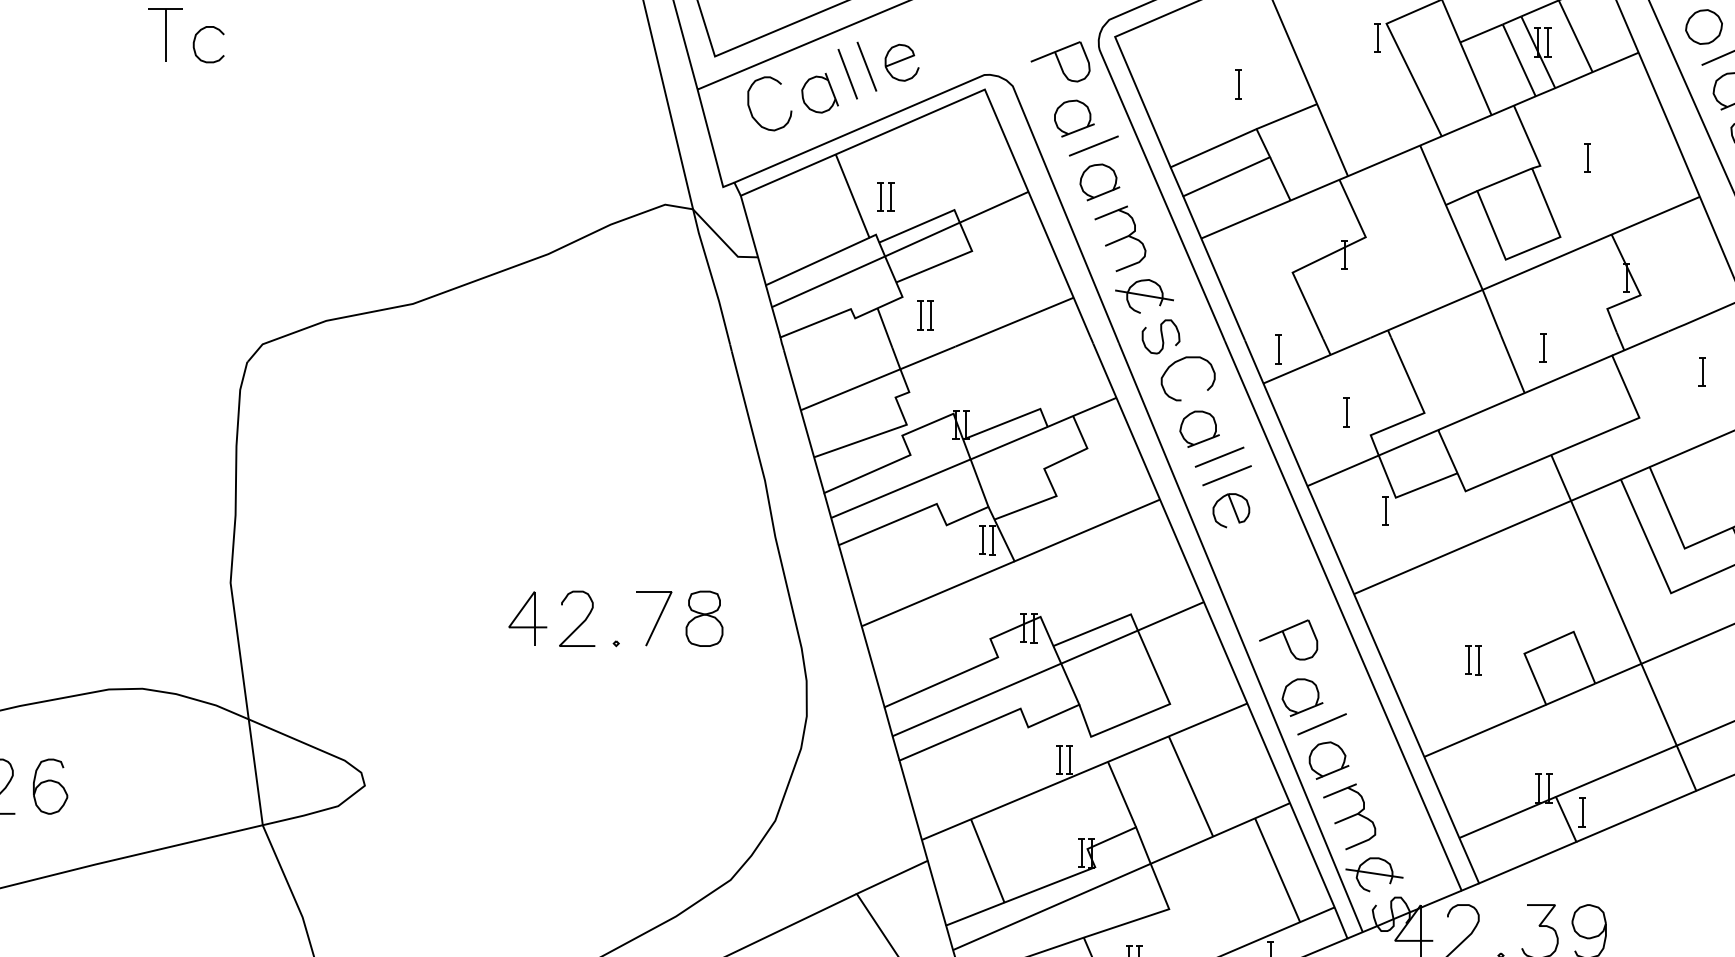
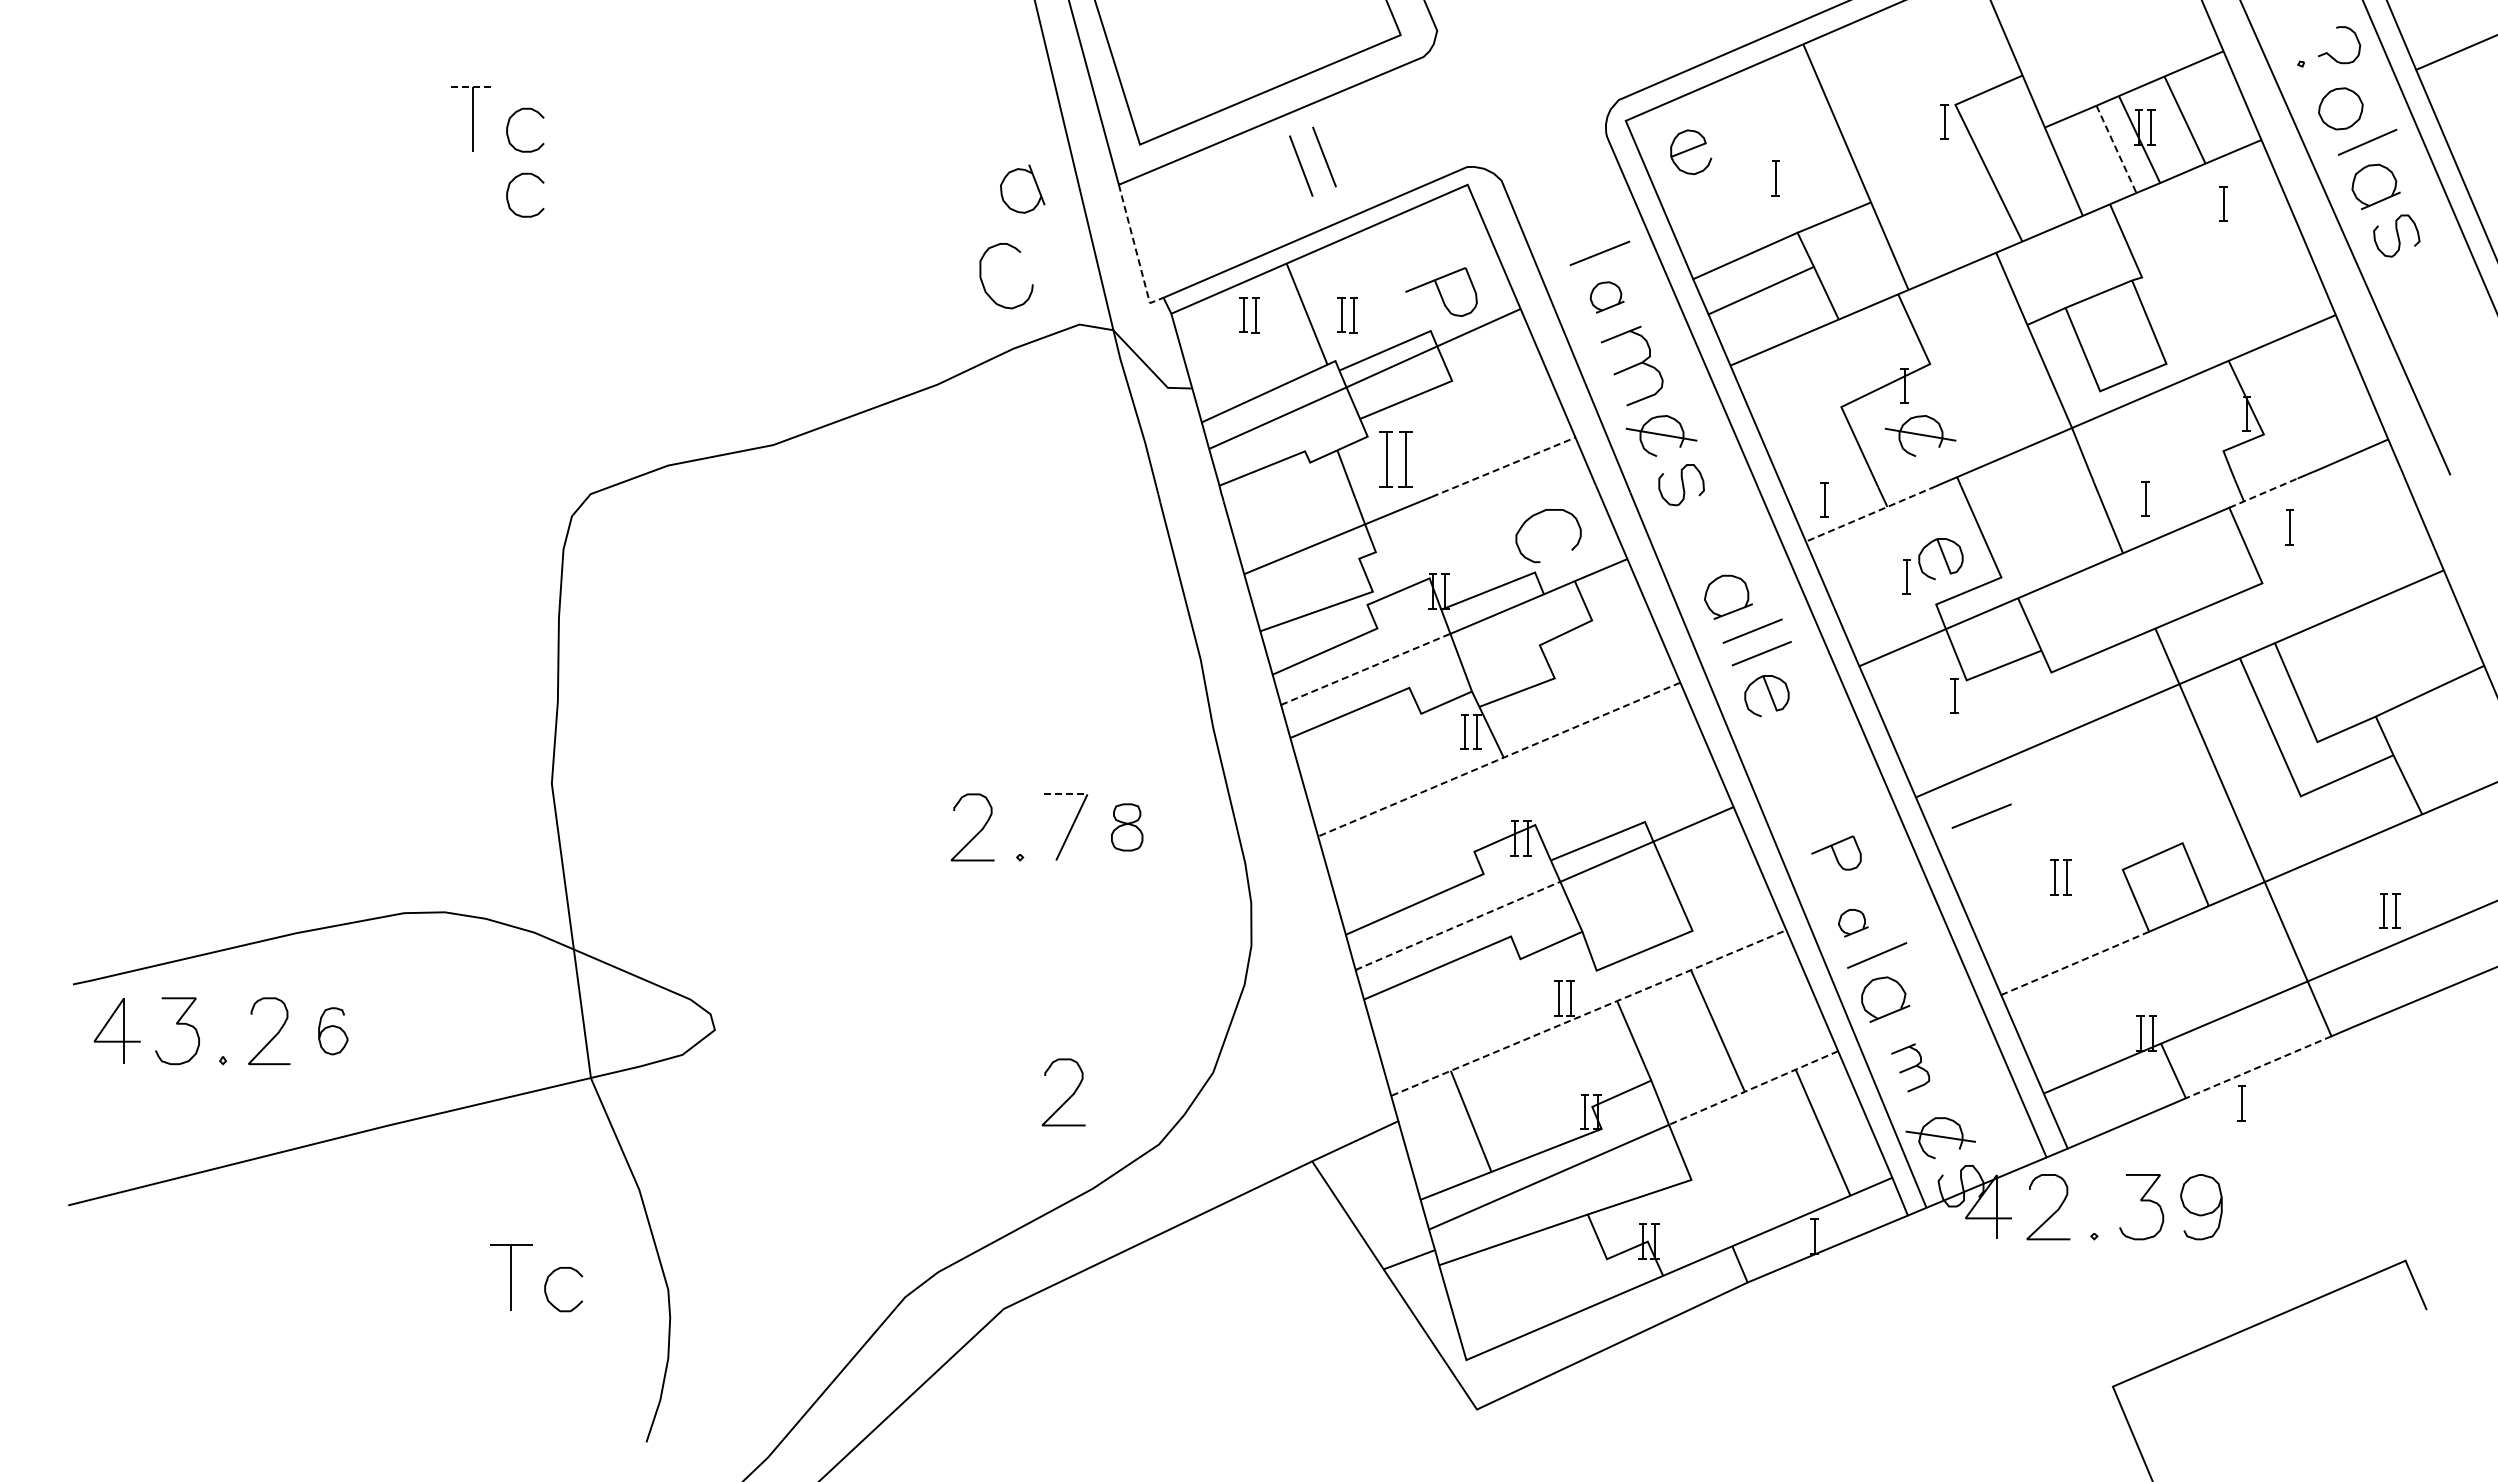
line: (165, 9) -> (472, 87), solid -> dashed
part: (1060, 61) -> (1441, 291), moved
line: (1519, 61) -> (2116, 150), solid -> dashed
part: (902, 62) -> (1691, 152), moved
curve: (195, 92) -> (509, 188), added
part: (820, 92) -> (1022, 188), moved
curve: (750, 109) -> (983, 282), moved
part: (1074, 118) -> (1576, 219), removed
line: (712, 145) -> (1136, 252), solid -> dashed
part: (1587, 157) -> (2223, 203), moved
part: (1099, 182) -> (1606, 297), size x0.7
part: (805, 197) -> (1249, 315), added
part: (1357, 296) -> (1920, 435), added
part: (925, 315) -> (1395, 459), size x1.6
line: (1013, 322) -> (1502, 467), solid -> dashed
line: (1640, 343) -> (2263, 493), solid -> dashed
curve: (1179, 361) -> (1538, 514), moved
line: (1316, 361) -> (1870, 514), solid -> dashed
part: (1702, 371) -> (2289, 527), moved
part: (1374, 398) -> (1940, 559), added
line: (900, 488) -> (1365, 669), solid -> dashed
line: (1011, 562) -> (1499, 759), solid -> dashed
line: (653, 591) -> (1065, 794), solid -> dashed
line: (1408, 609) -> (1981, 815), added
part: (527, 618) -> (912, 826), removed
part: (703, 618) -> (1126, 827), size x0.7
part: (1288, 639) -> (1836, 852), size x0.7
part: (1302, 697) -> (1853, 923), size x0.6
line: (976, 700) -> (1457, 926), solid -> dashed
line: (1484, 730) -> (2074, 963), solid -> dashed
line: (1084, 772) -> (1588, 1013), solid -> dashed
part: (50, 786) -> (333, 1031), size x0.7
part: (1581, 812) -> (2241, 1103), moved
part: (1349, 816) -> (1910, 1067), size x0.6
line: (1636, 816) -> (2258, 1067), solid -> dashed
line: (1220, 833) -> (1753, 1088), solid -> dashed
curve: (656, 841) -> (1068, 1097), added

